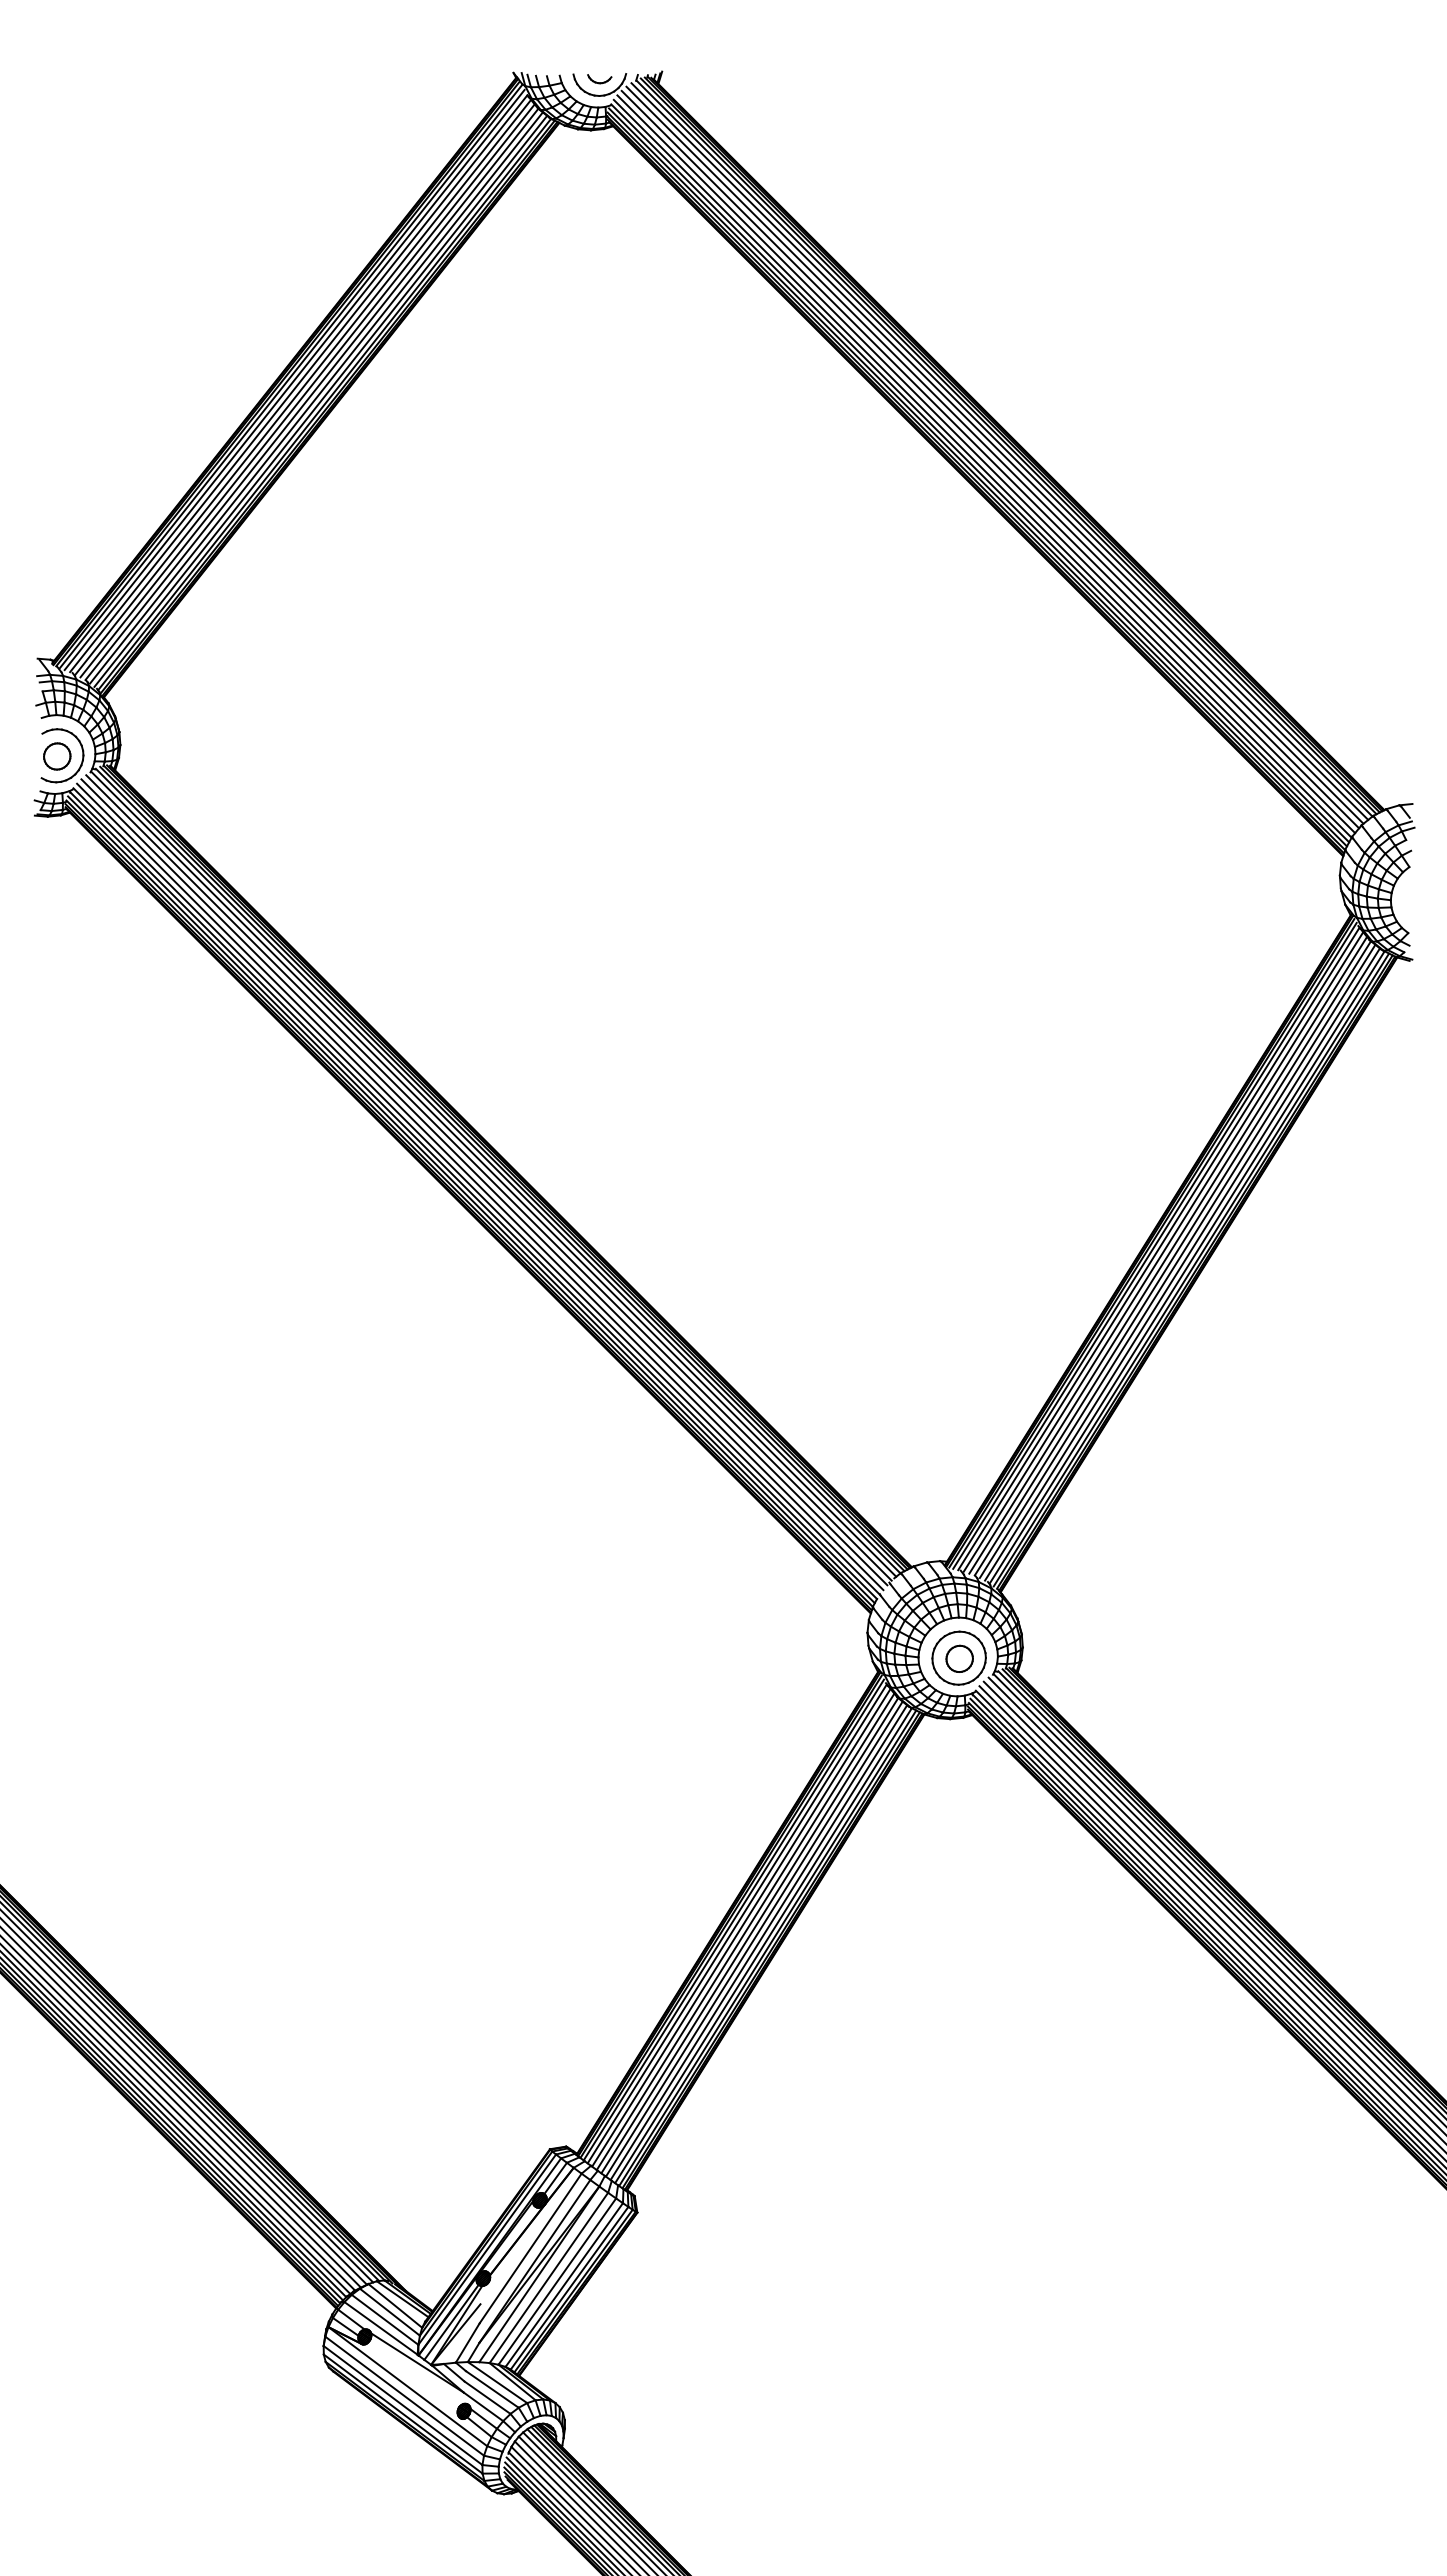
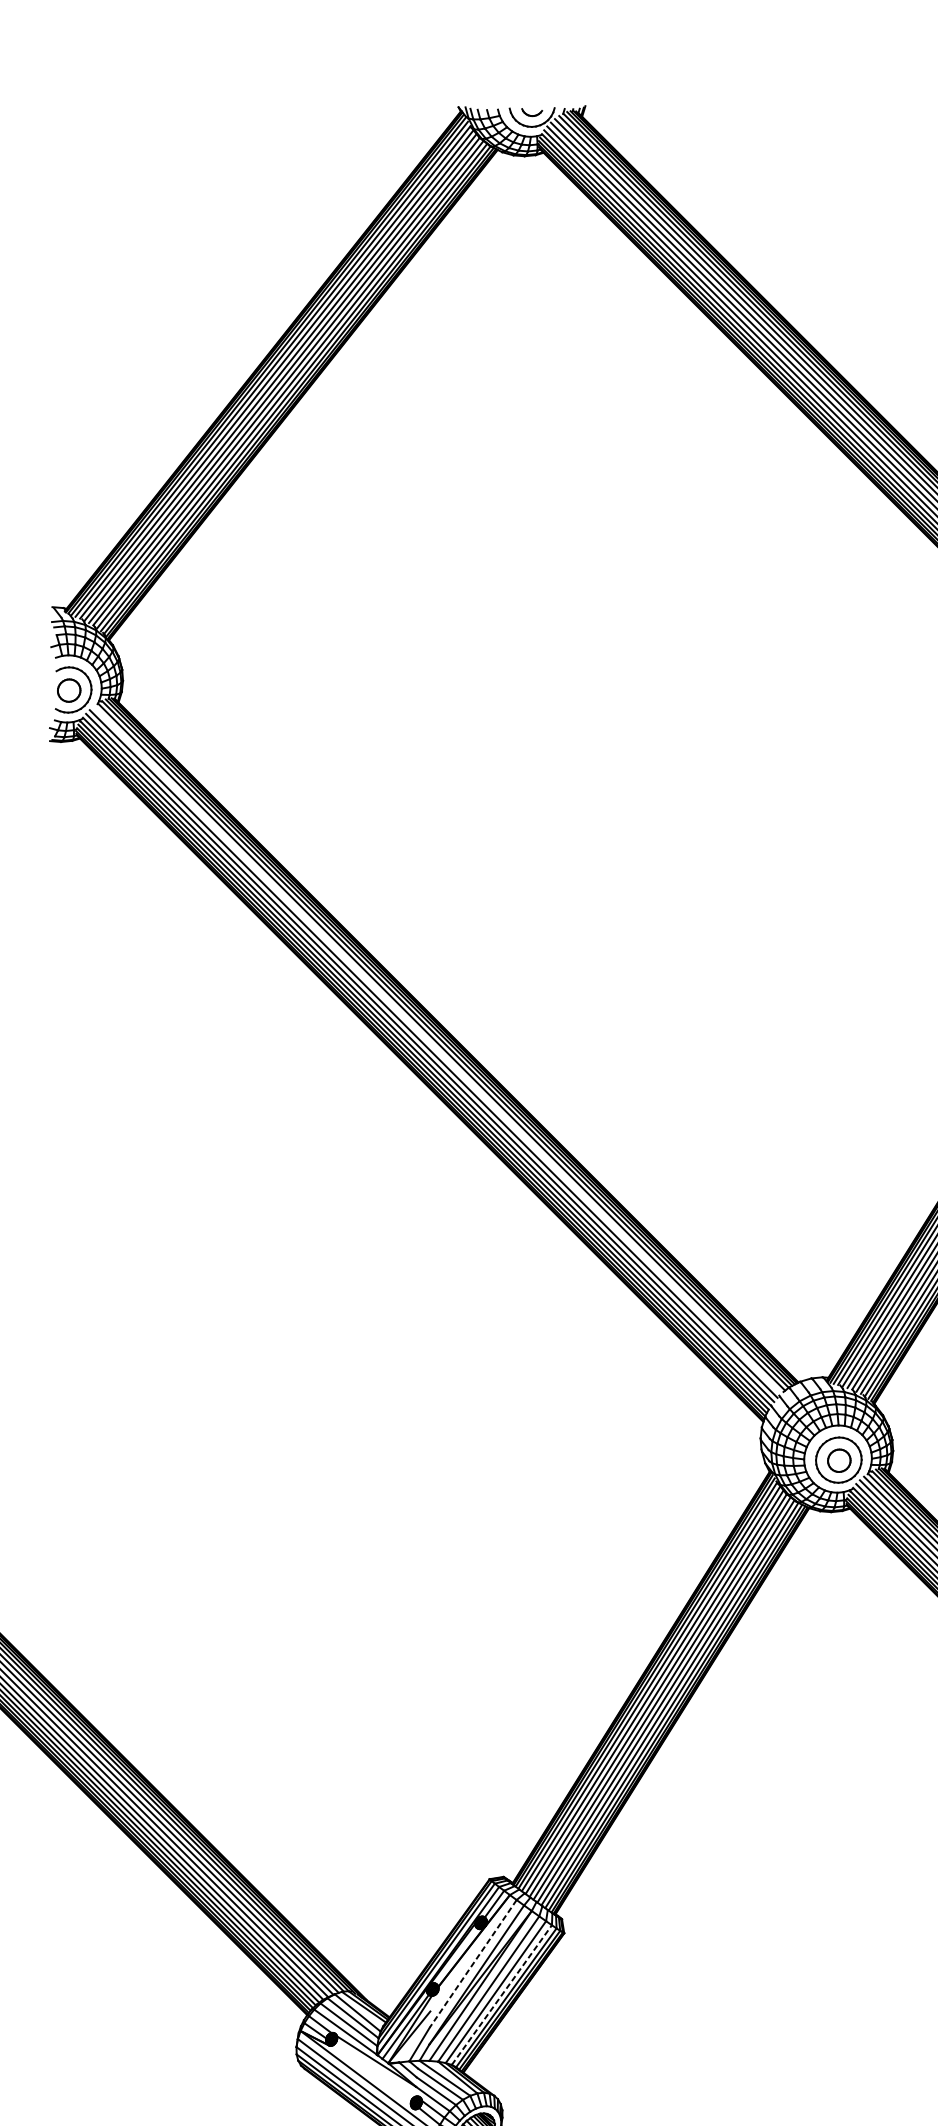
line: (488, 1177) -> (437, 1049), removed
line: (530, 2248) -> (473, 1963), solid -> dashed
line: (564, 2285) -> (502, 1995), solid -> dashed

